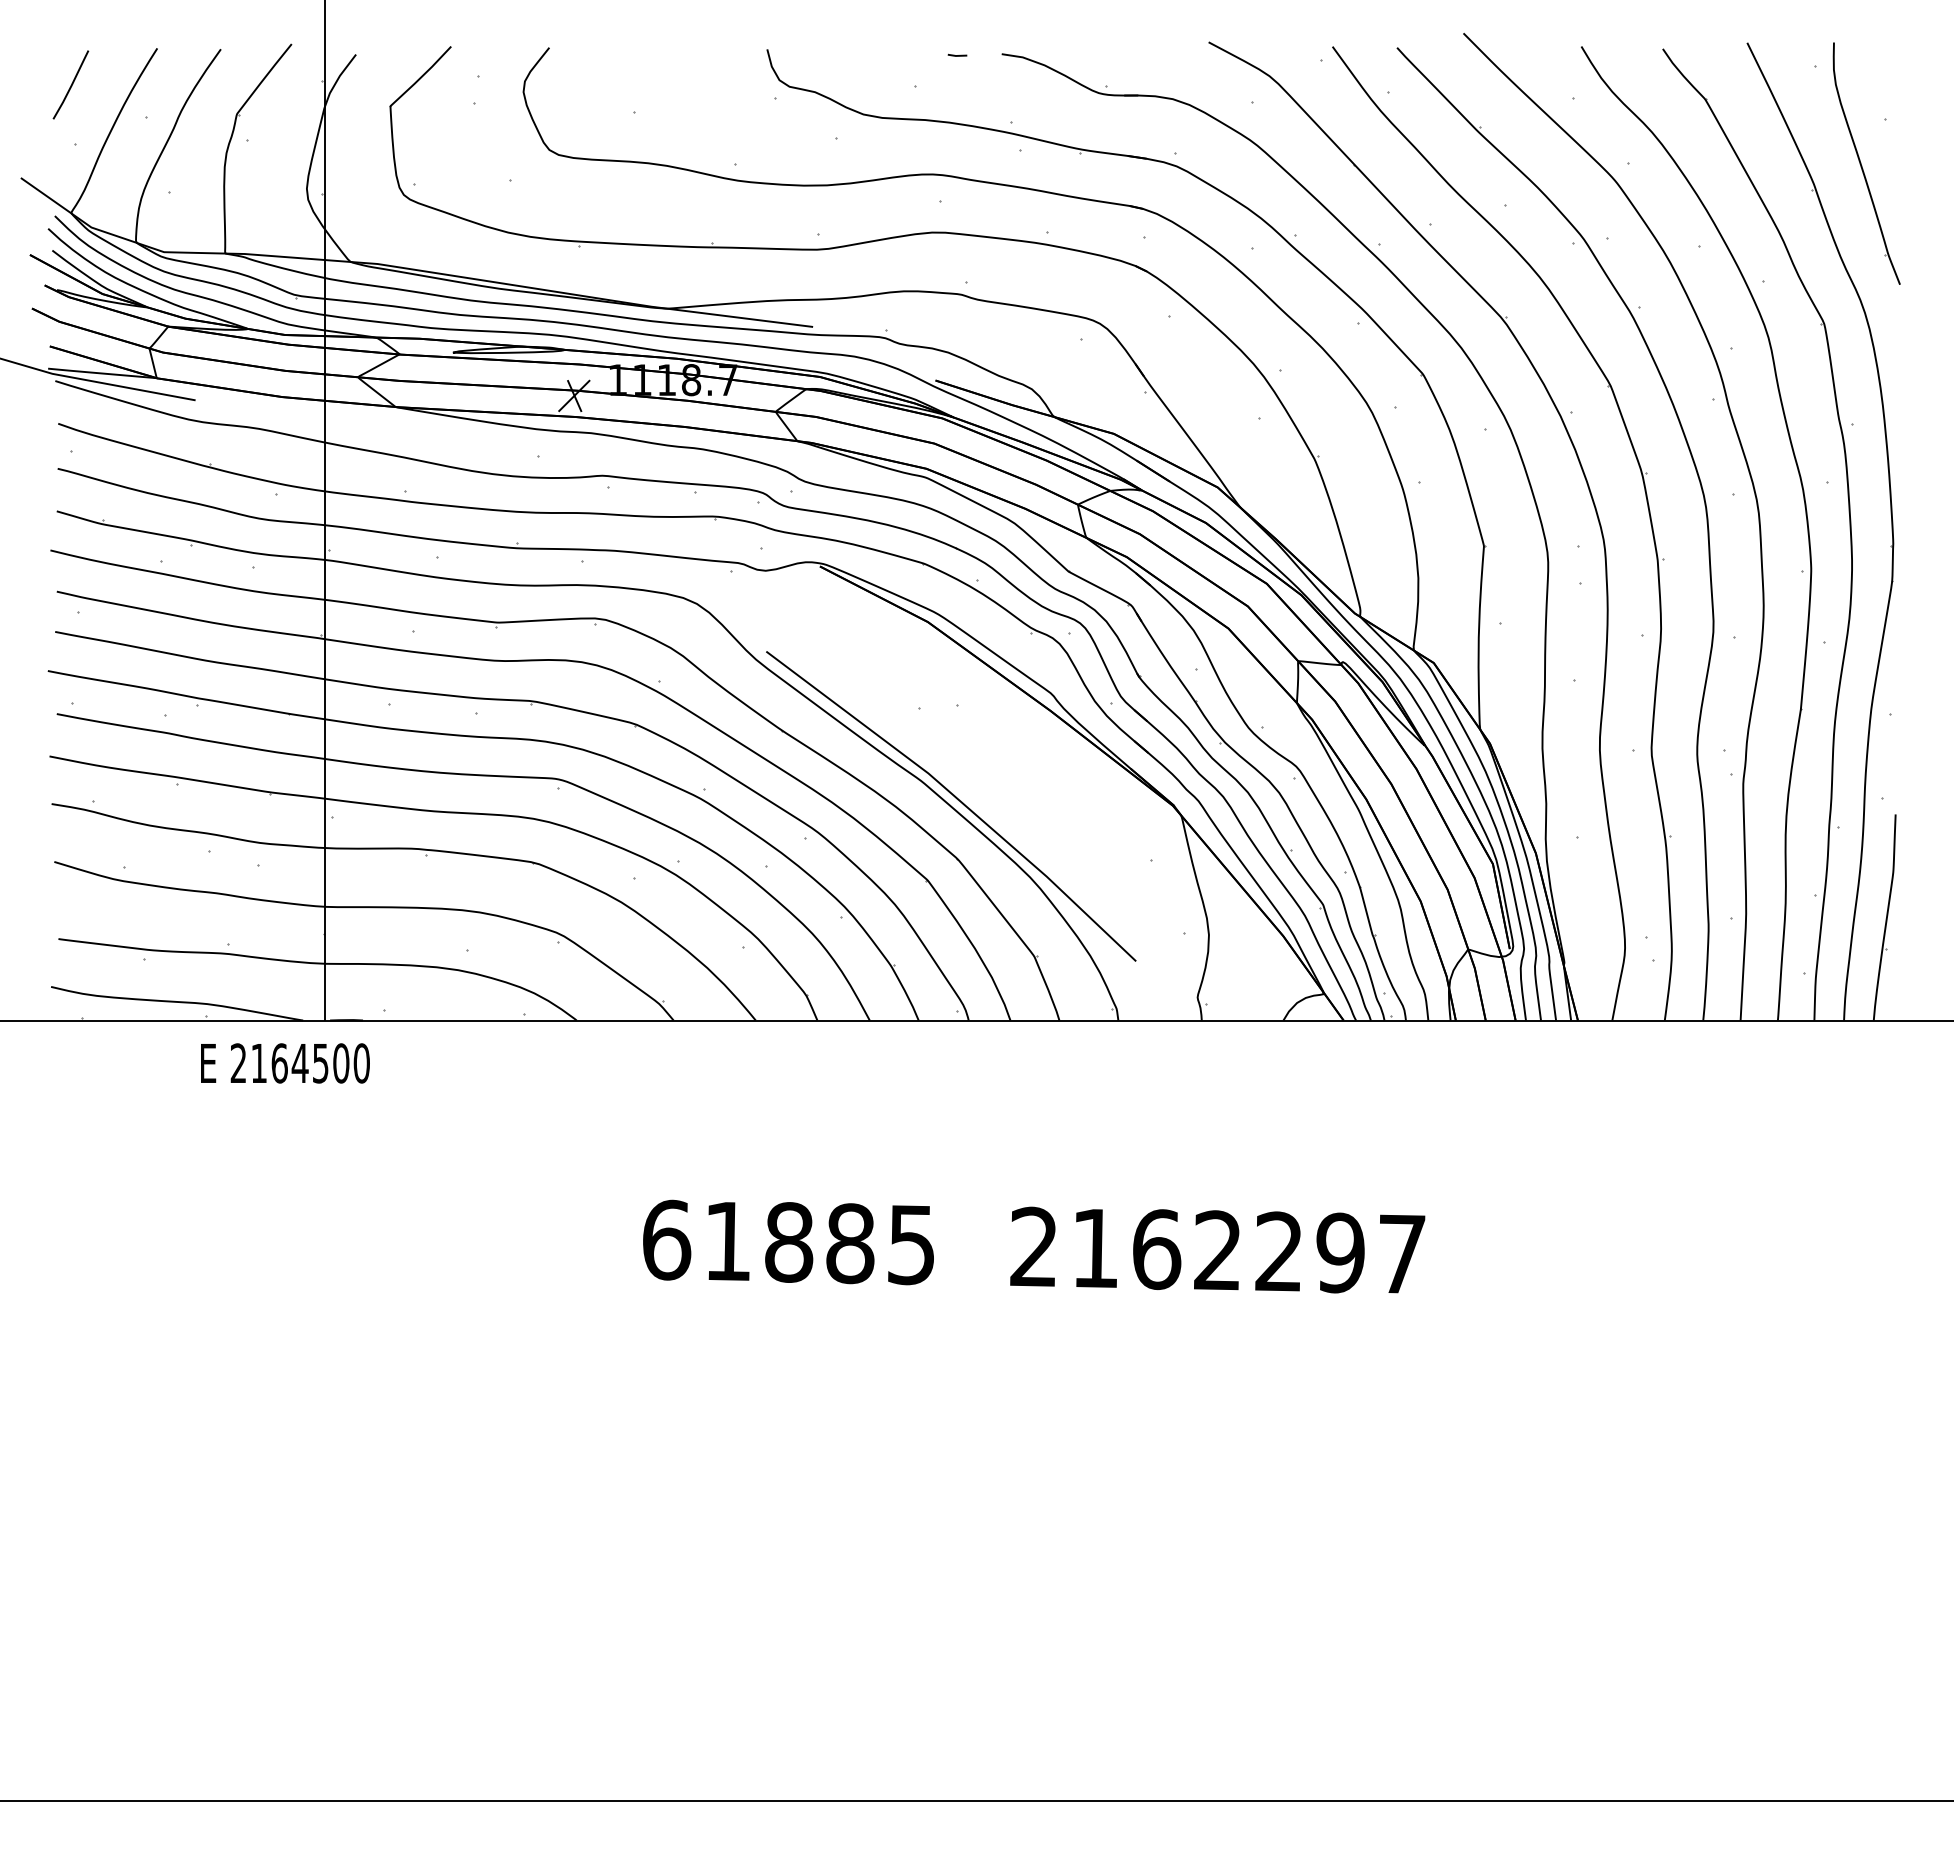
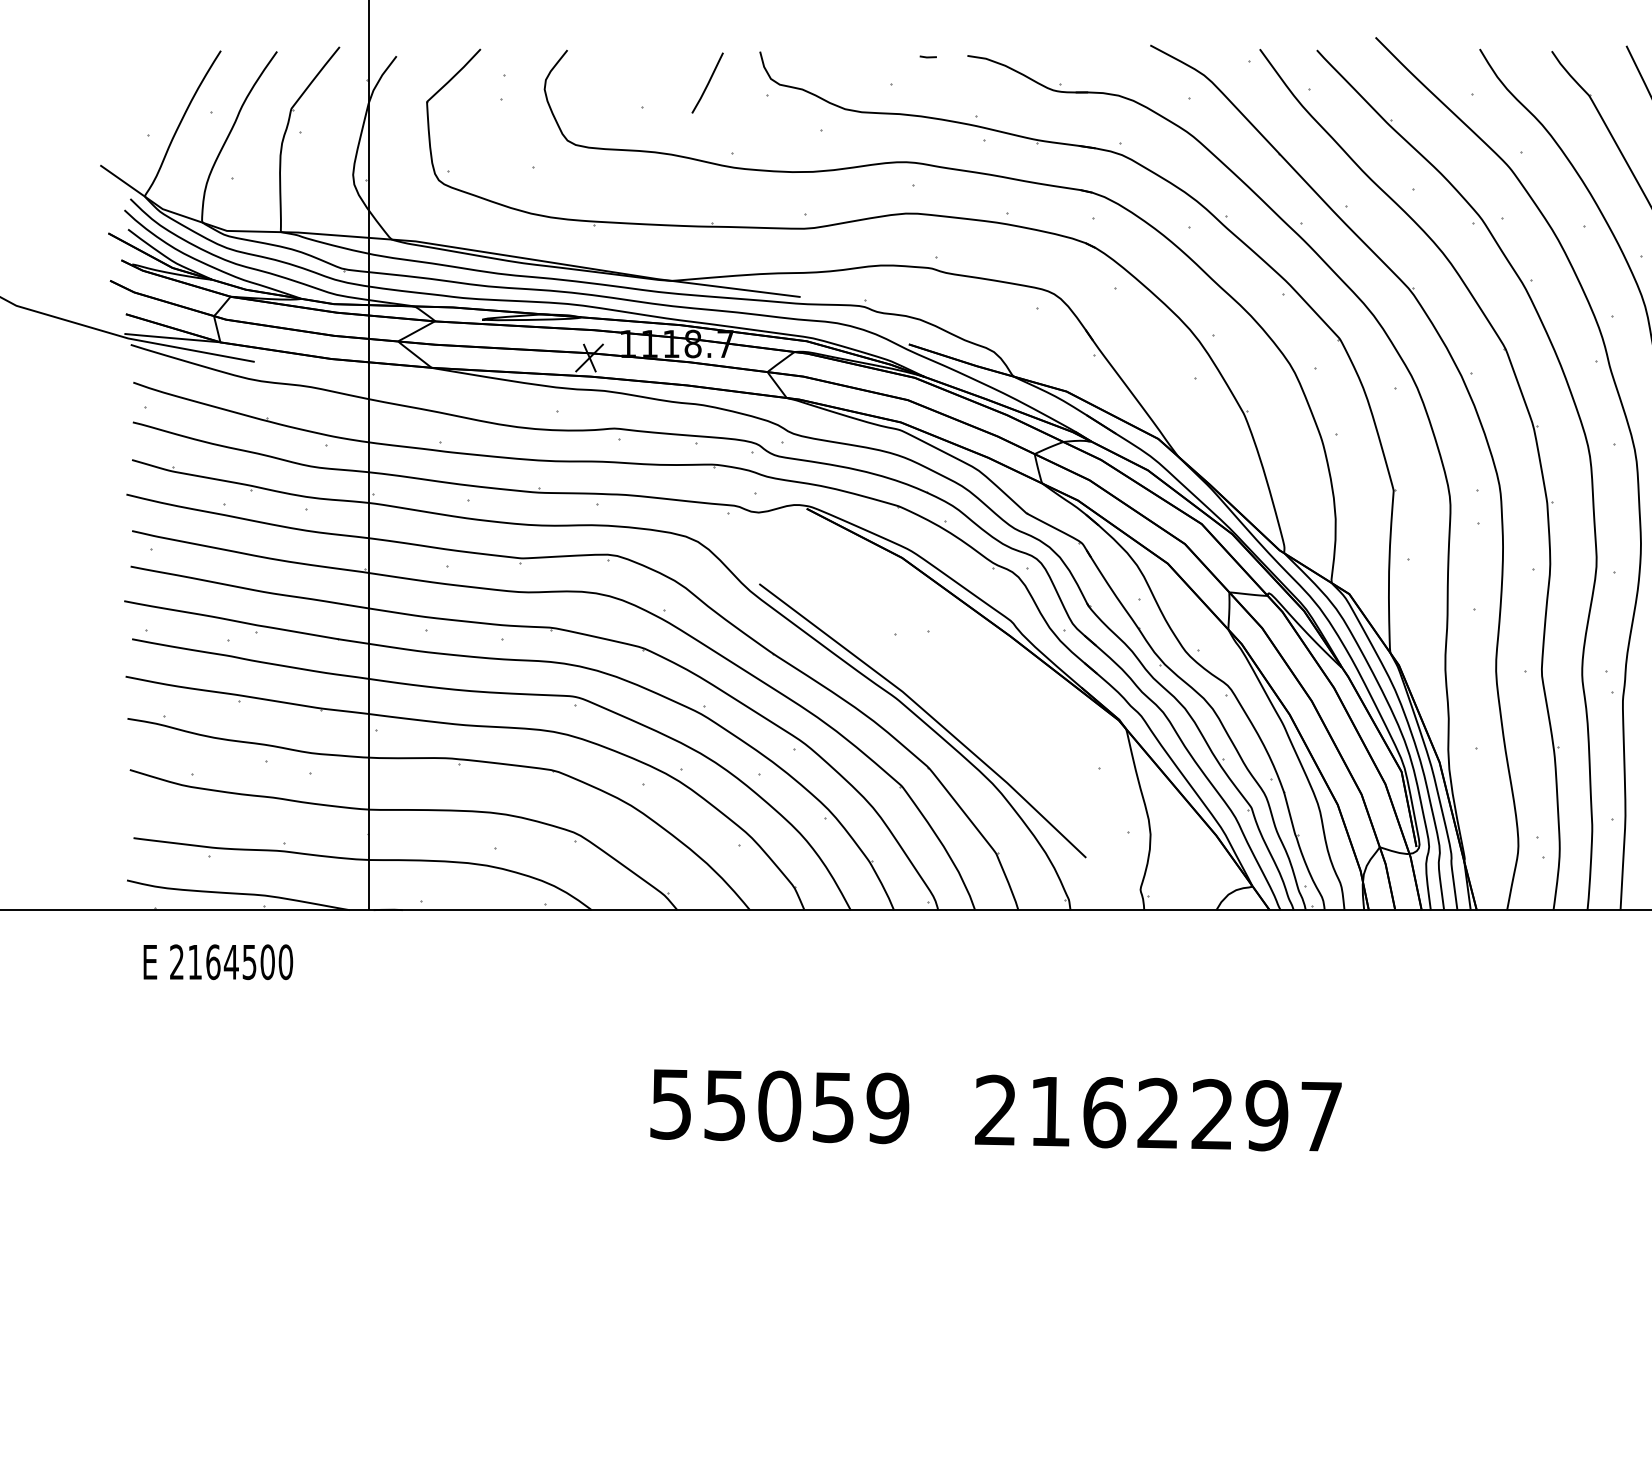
line: (71, 84) -> (708, 82), moved
text: (285, 1063) -> (218, 962), moved
text: (789, 1242) -> (779, 1106), 61885 -> 55059

